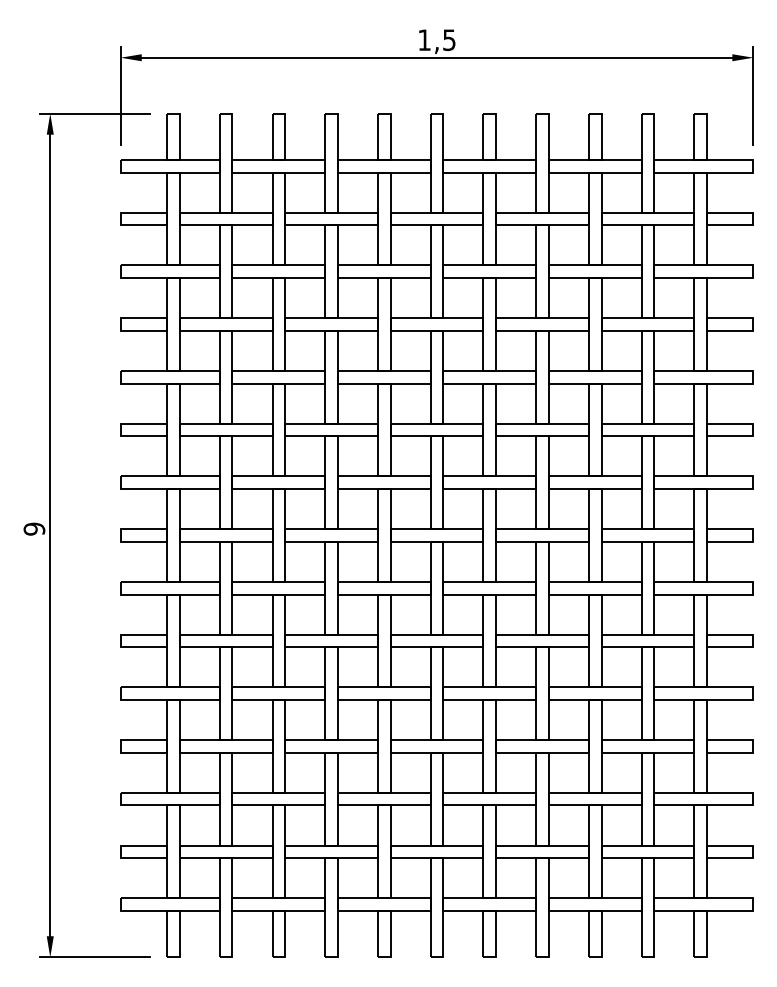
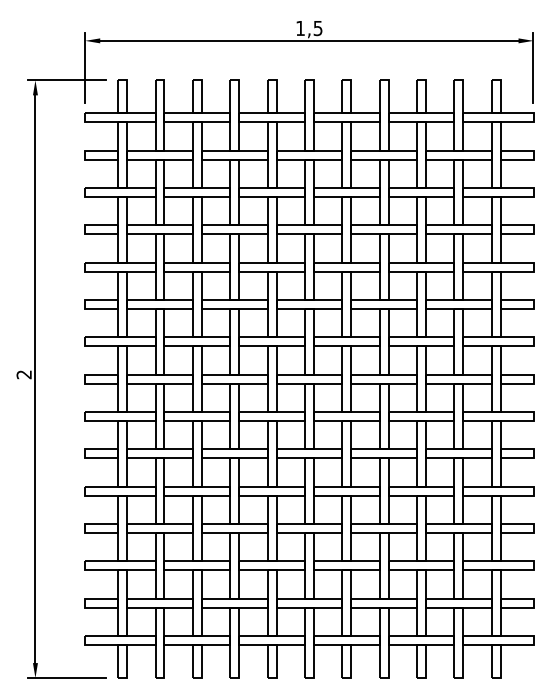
text: (33, 528) -> (23, 374), 9 -> 2

